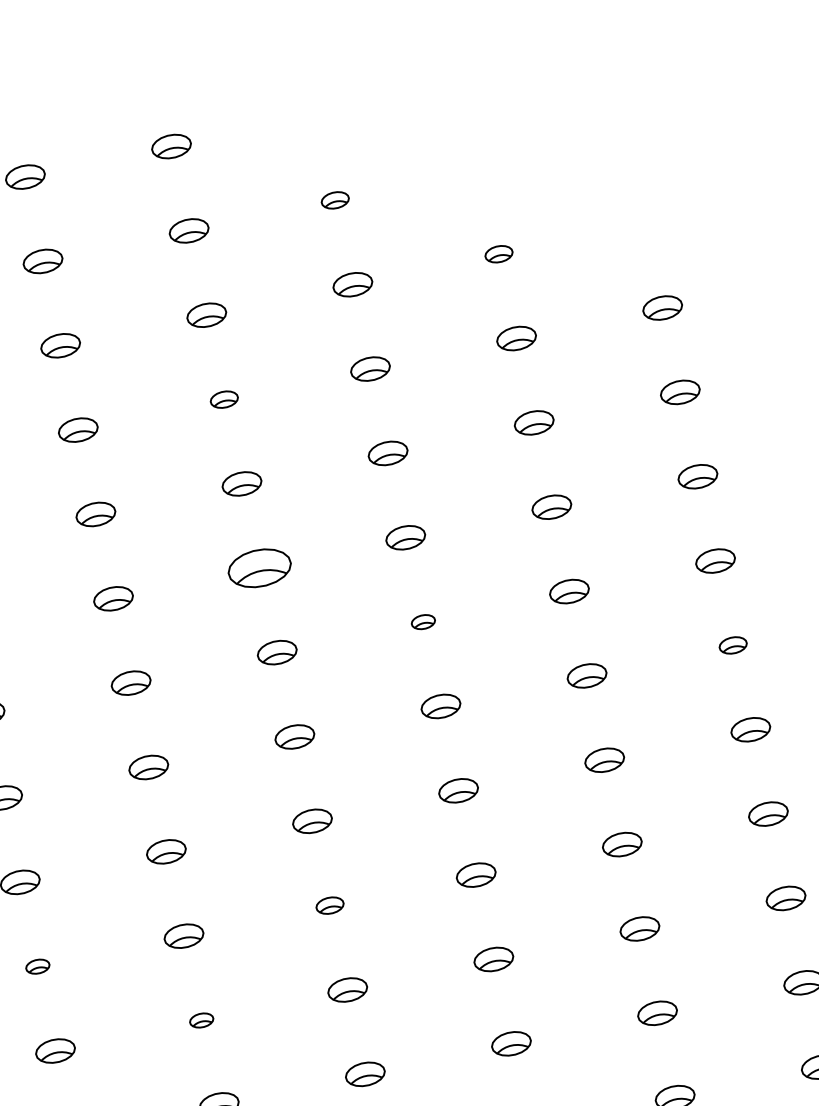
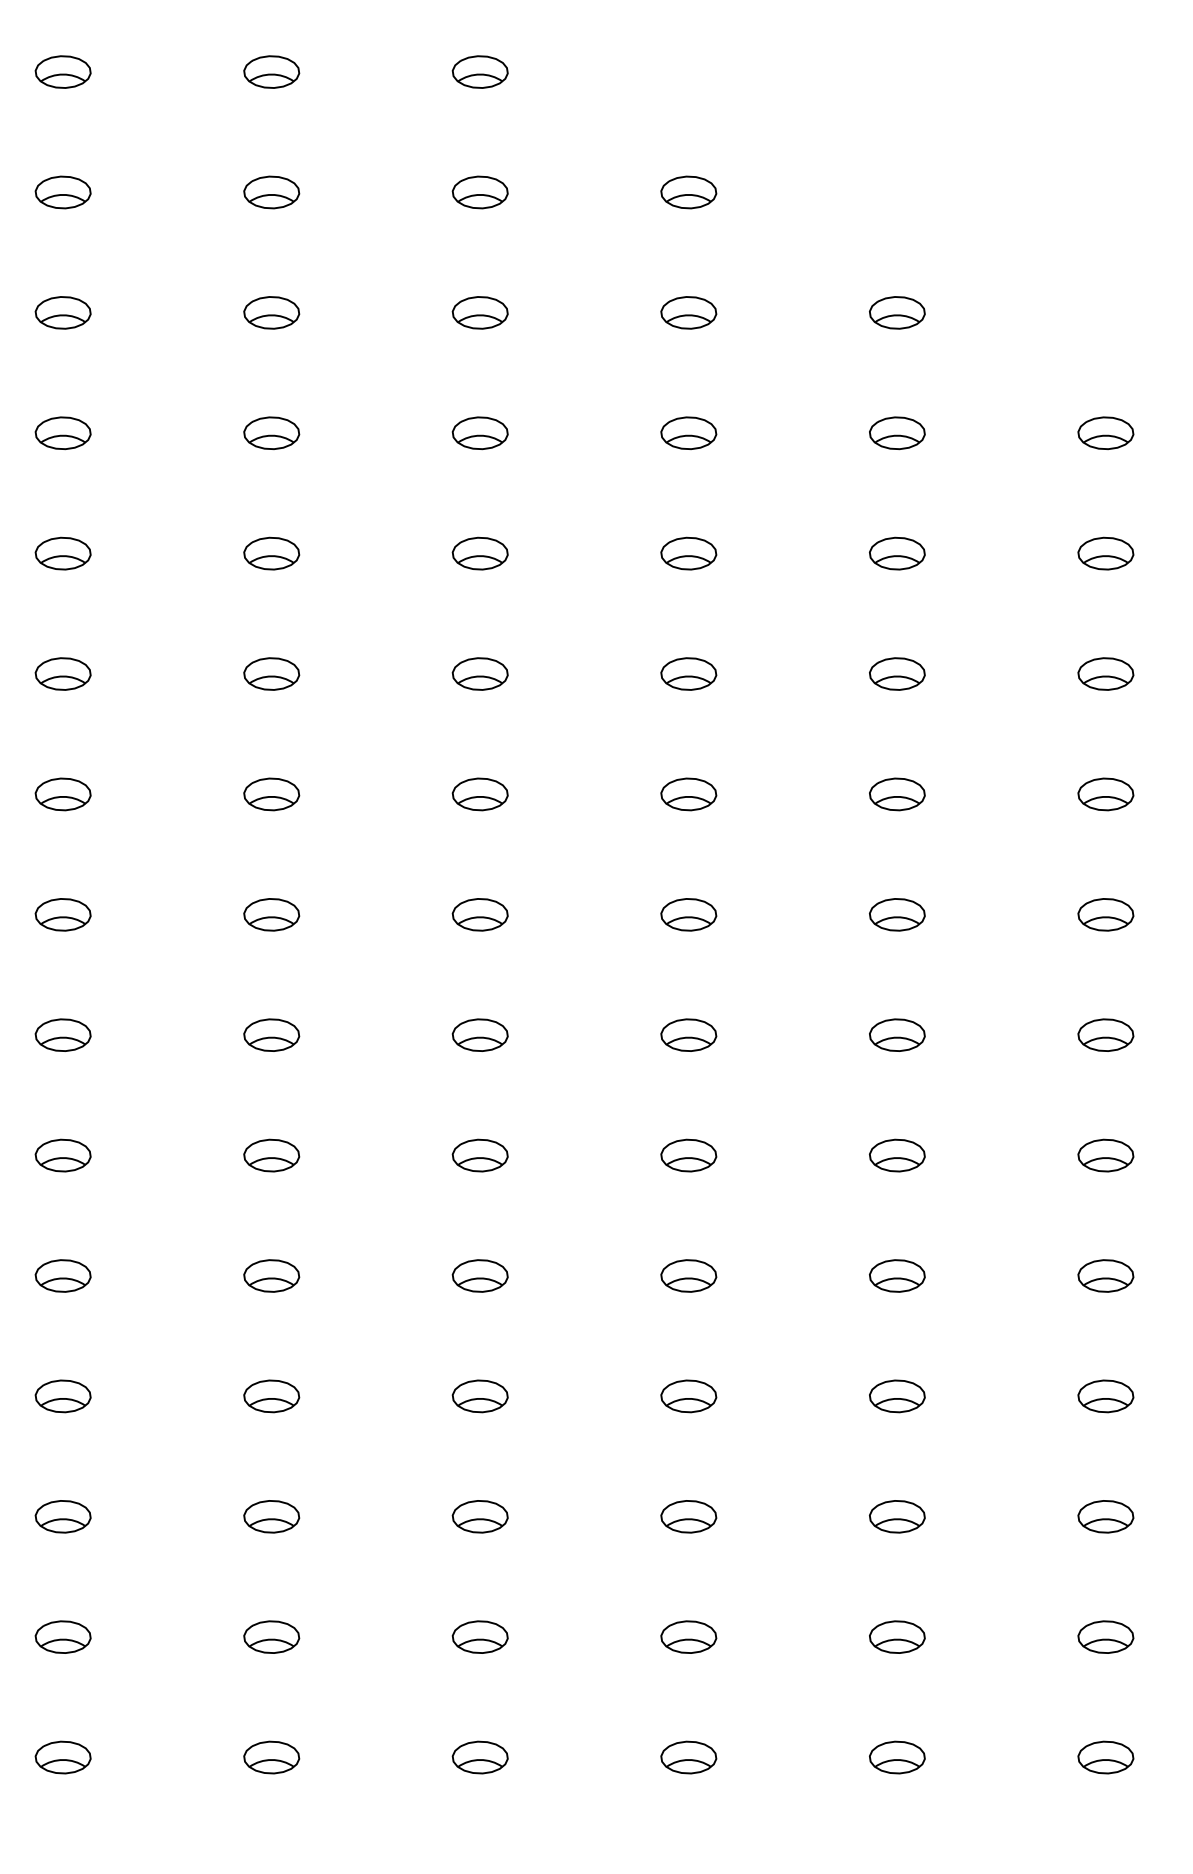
part: (335, 200) -> (688, 192), size x1.43
part: (499, 253) -> (897, 312), size x1.43
part: (223, 399) -> (479, 433), size x1.43
part: (259, 568) -> (479, 673), size x0.62
part: (423, 622) -> (688, 794), size x1.67
part: (732, 645) -> (1105, 914), size x1.43
part: (329, 905) -> (479, 1155), size x1.43
part: (37, 966) -> (62, 1155), size x1.67
part: (201, 1020) -> (271, 1275), size x1.67

